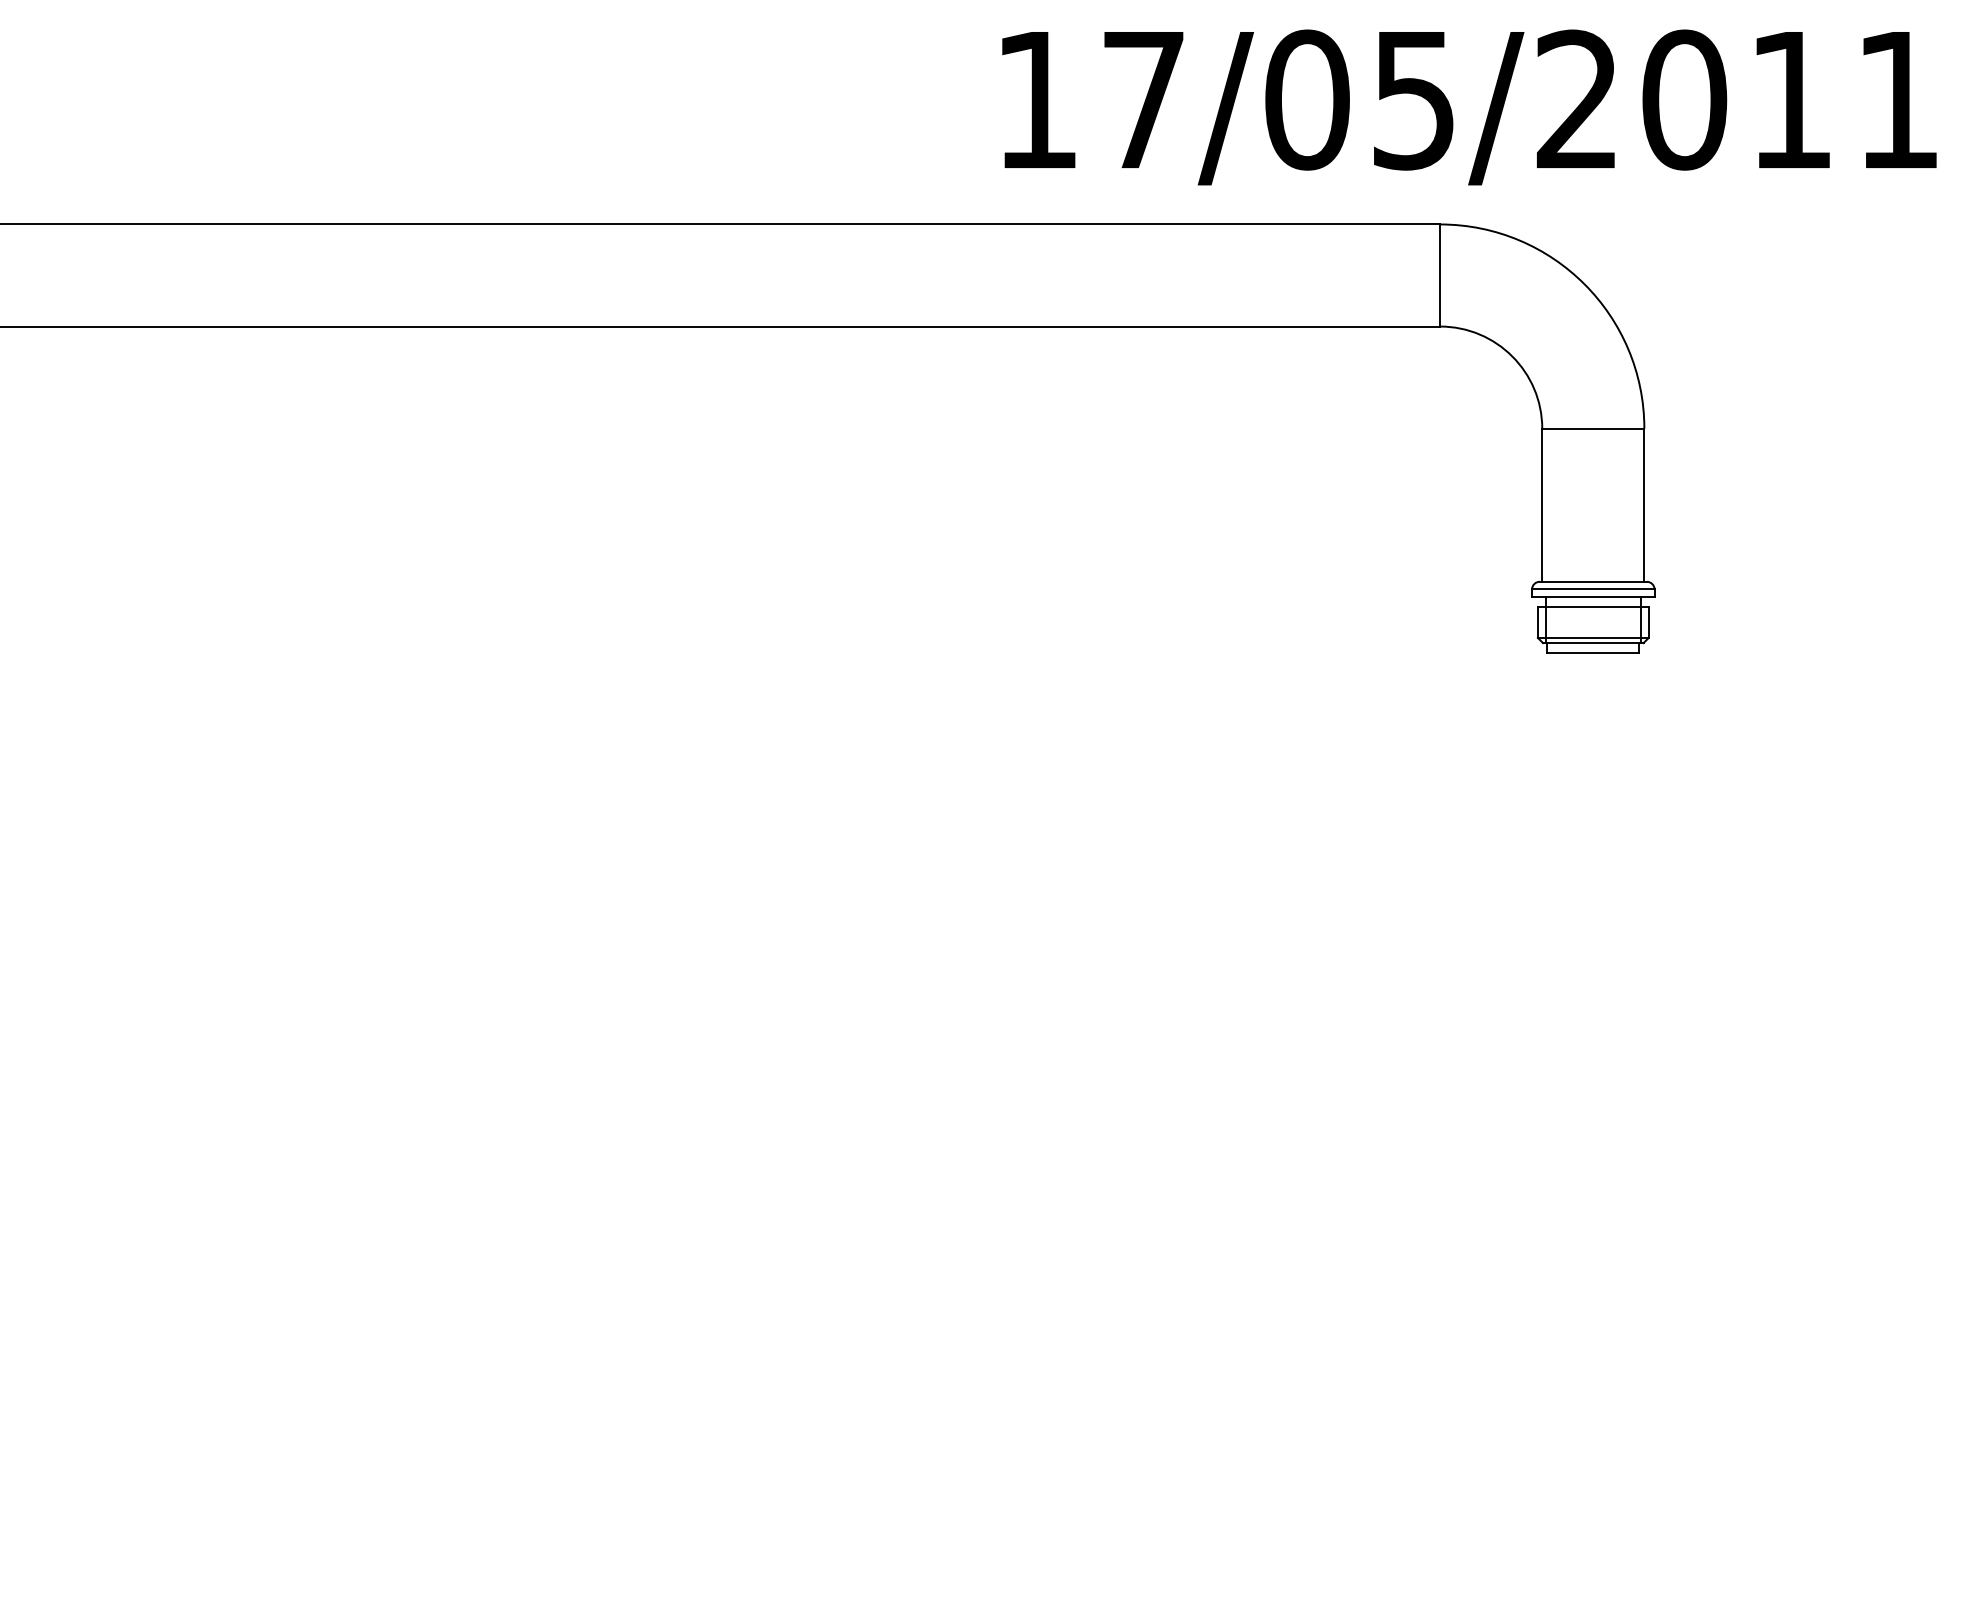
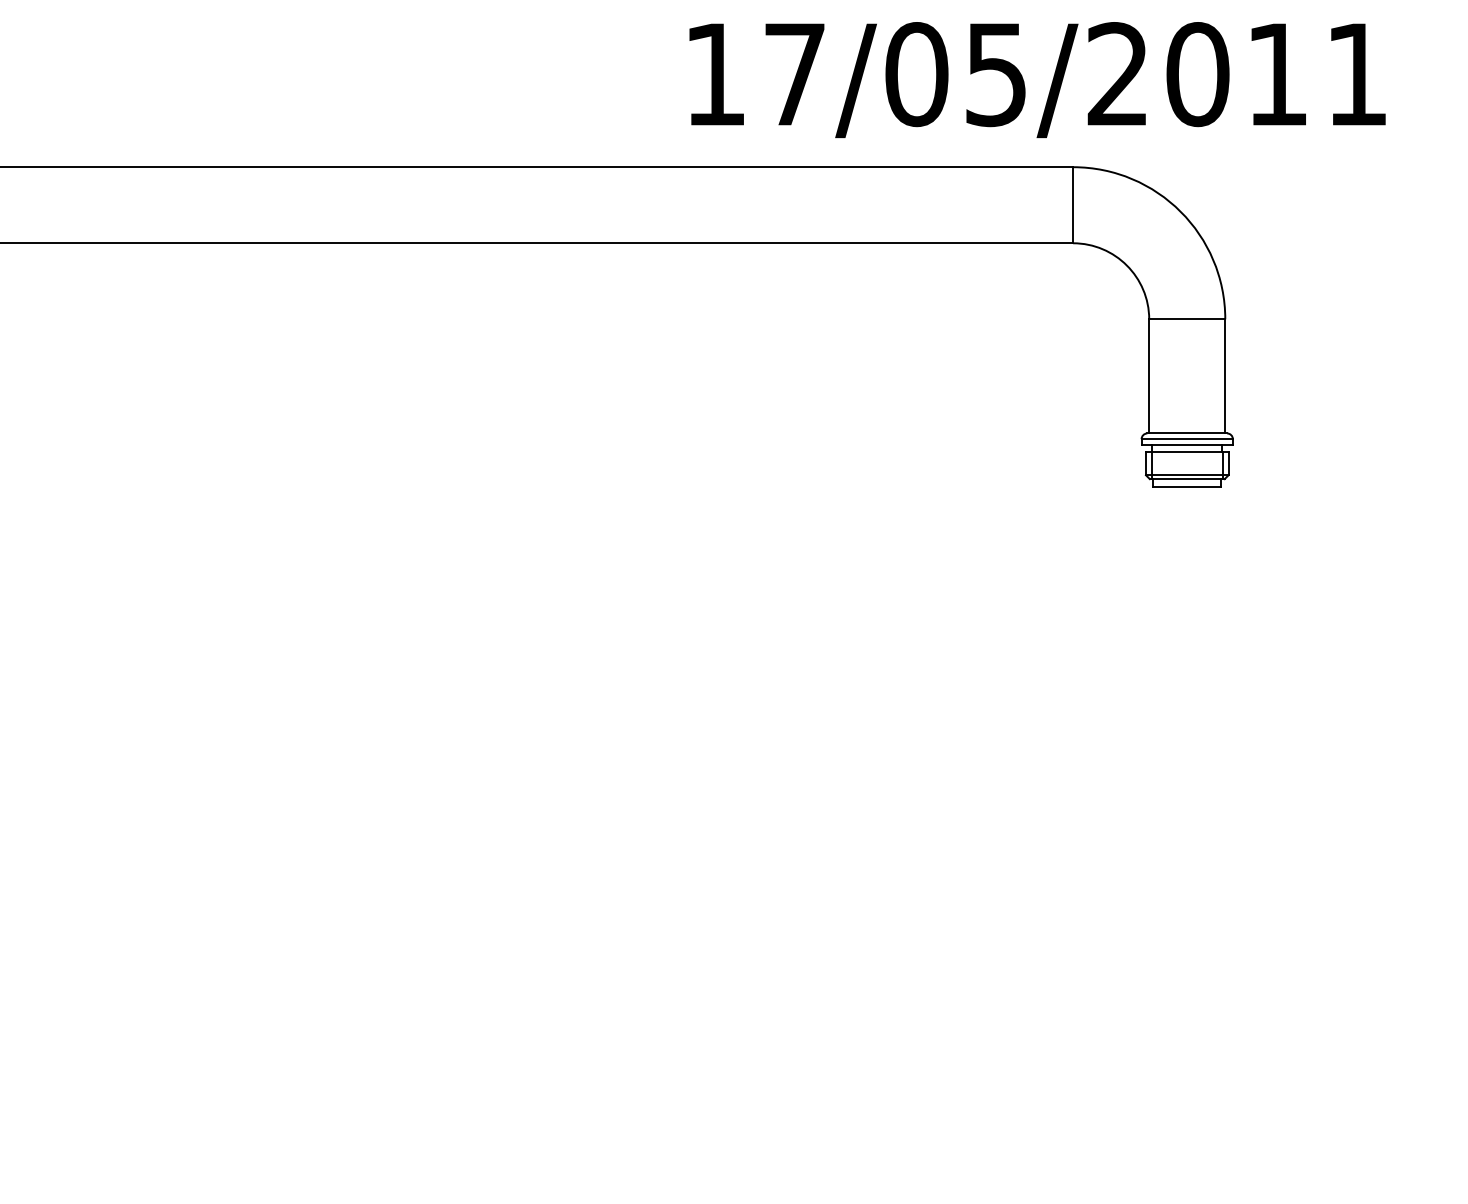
text: (1469, 107) -> (1037, 80), moved

